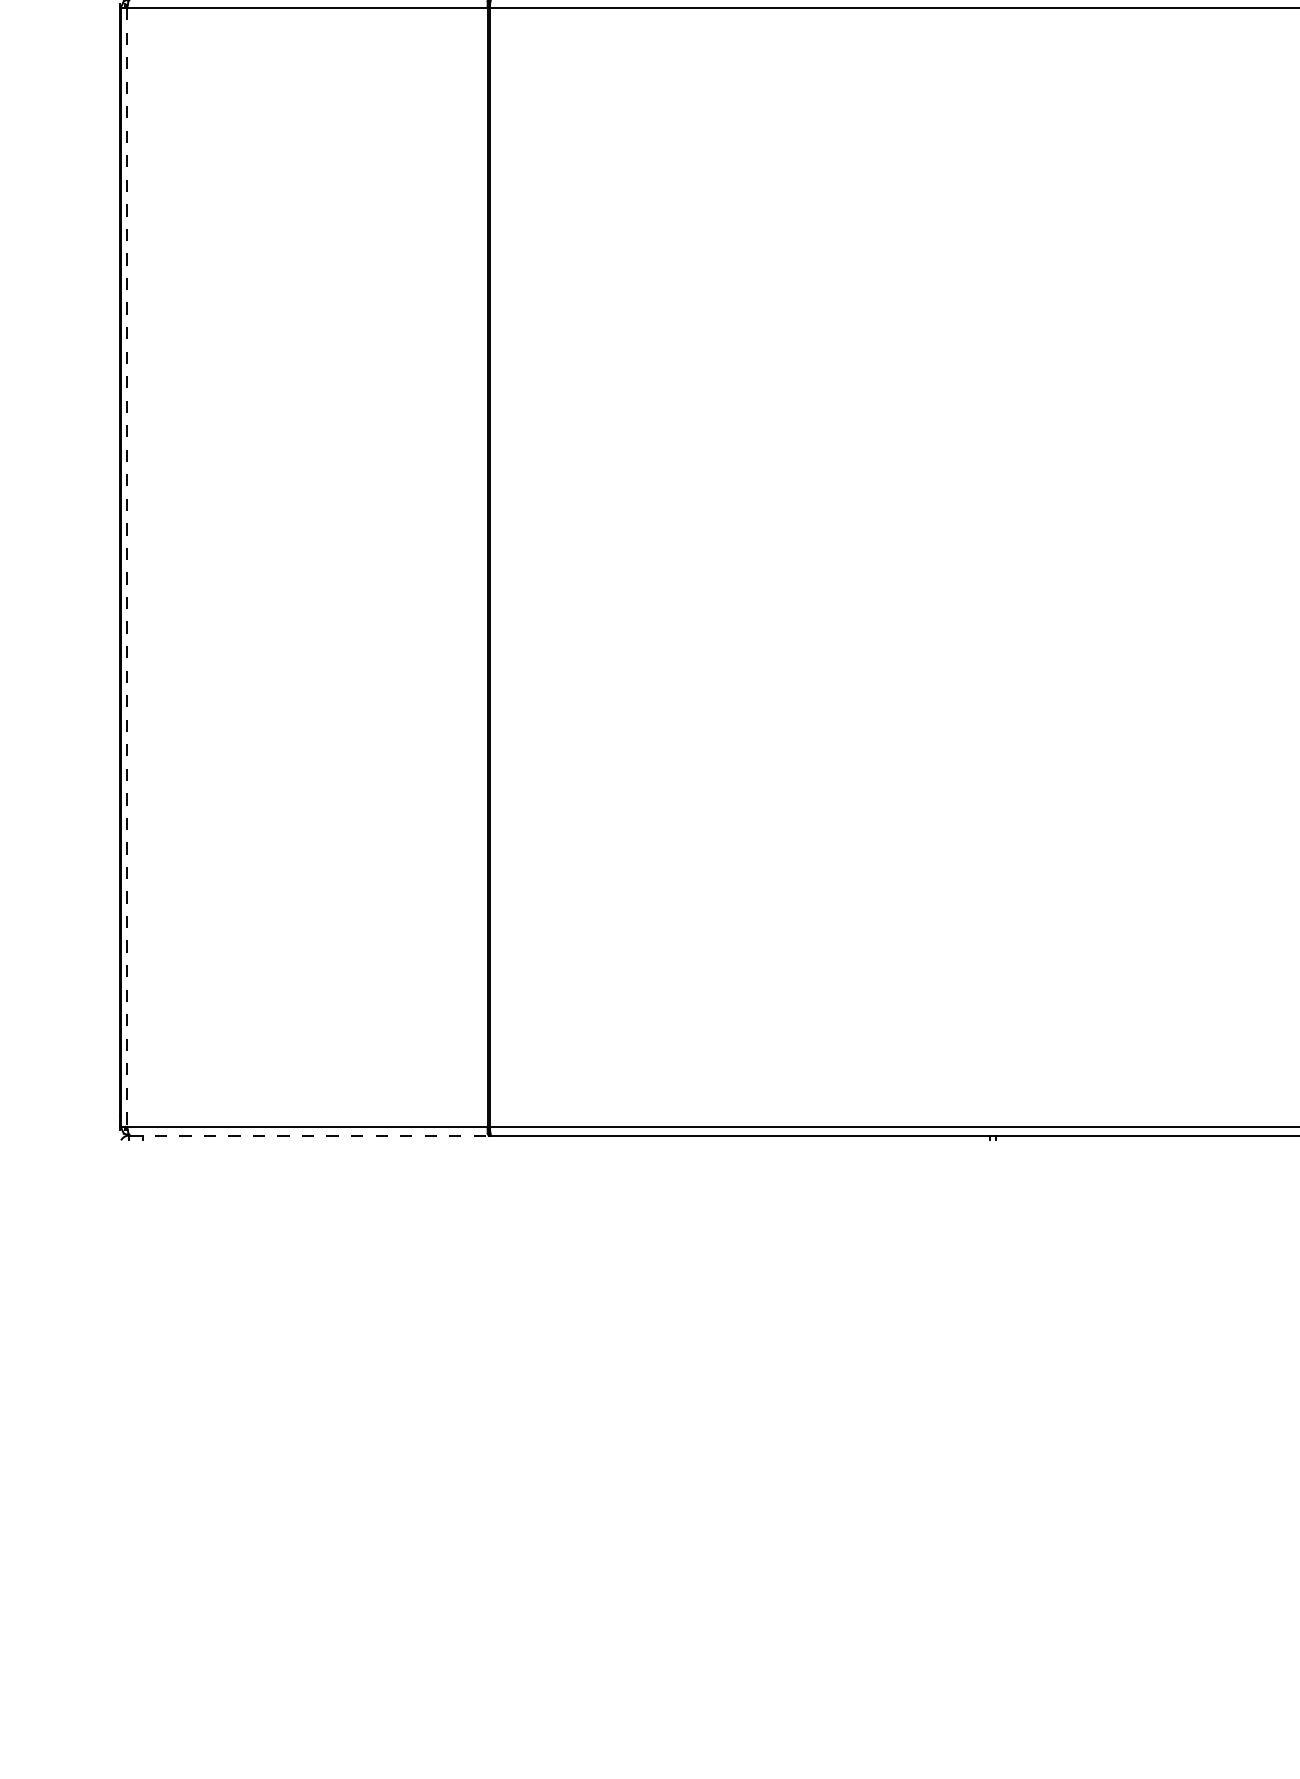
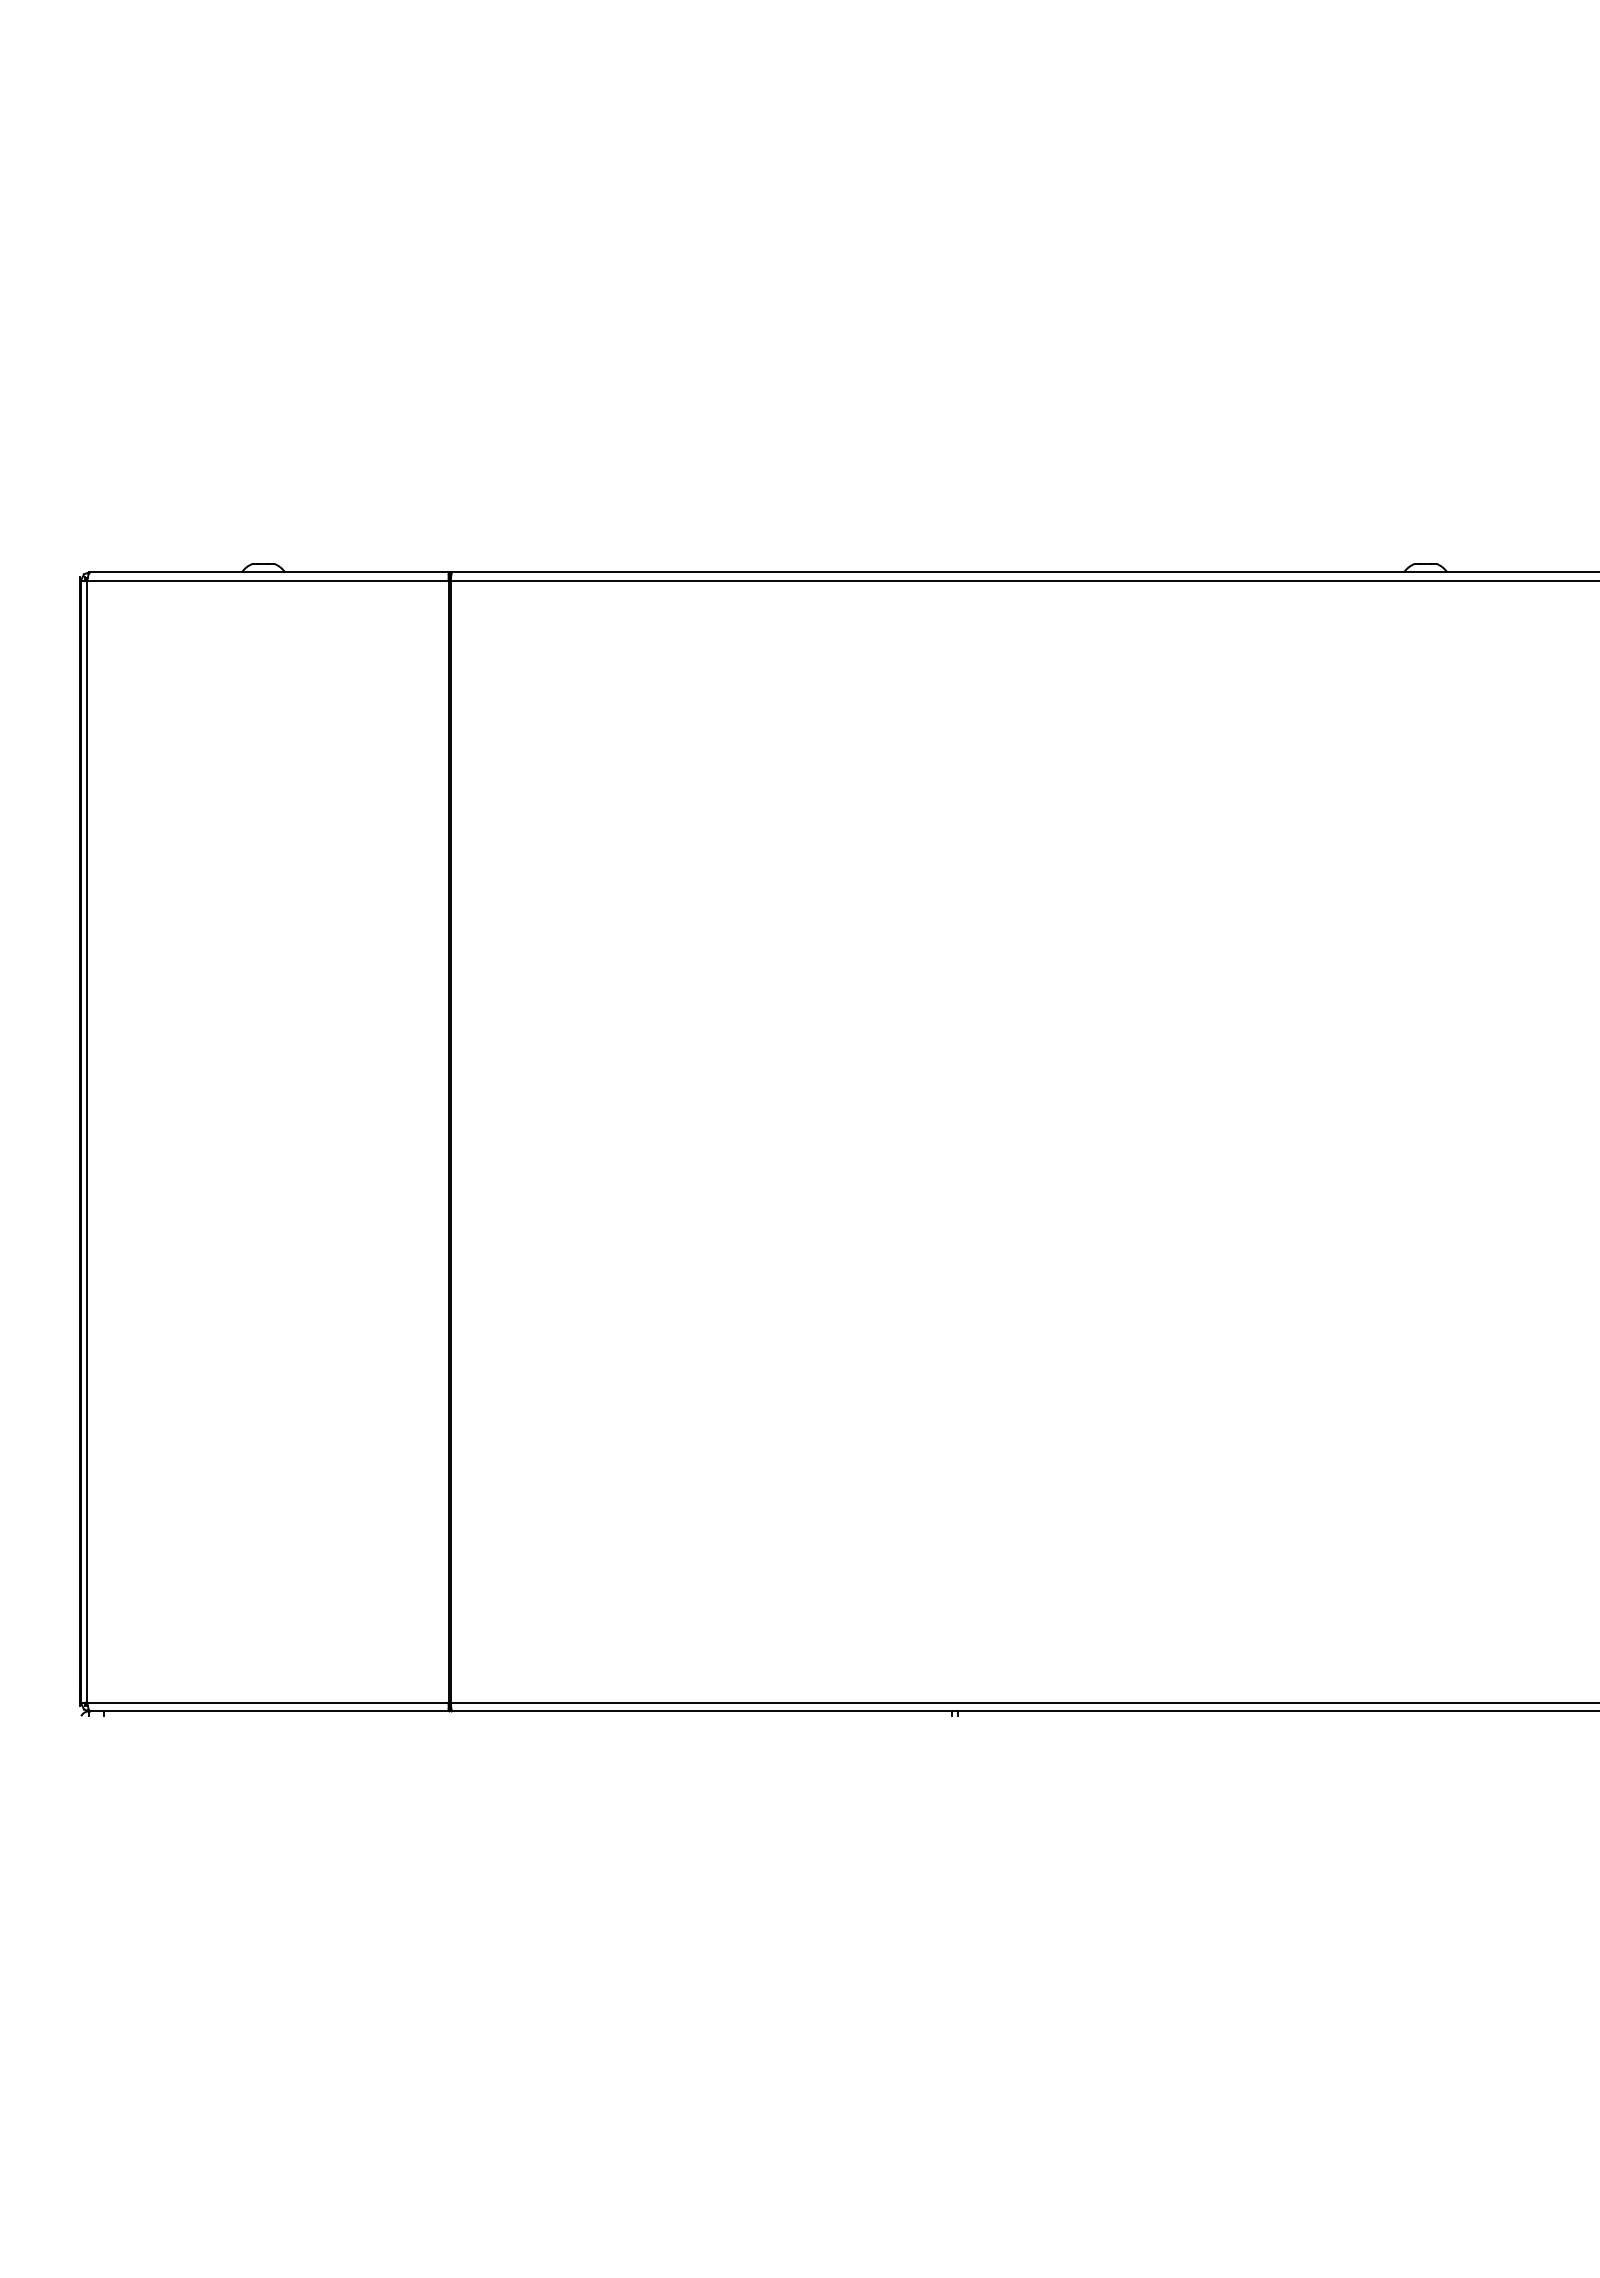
line: (127, 567) -> (87, 1141), dashed -> solid
line: (308, 1135) -> (269, 1711), dashed -> solid

